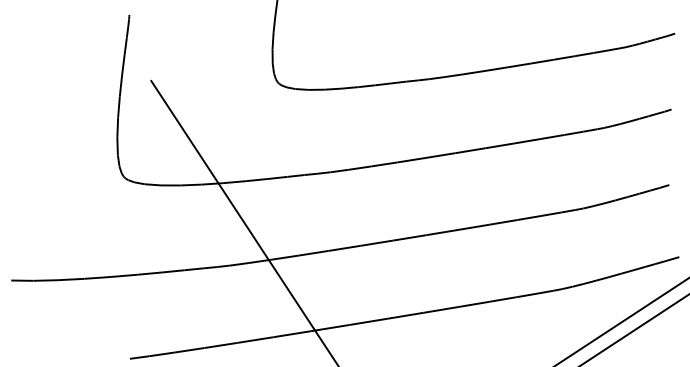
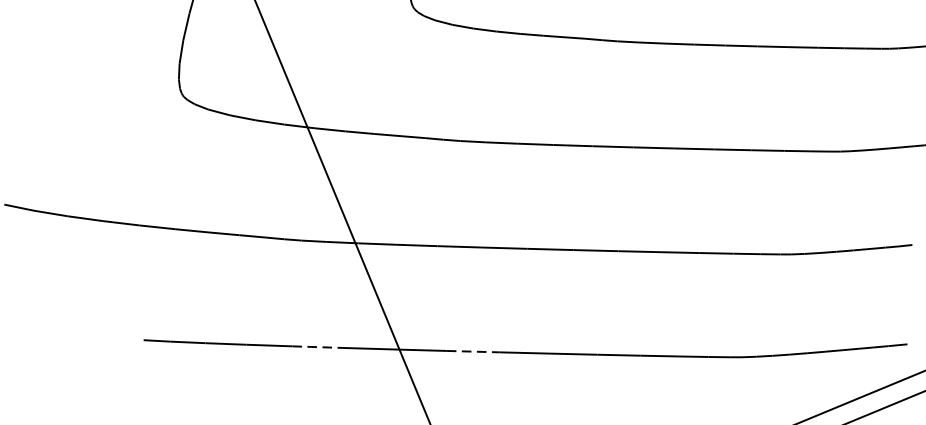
line: (368, 321) -> (473, 351), solid -> dashed
line: (256, 339) -> (318, 346), solid -> dashed

